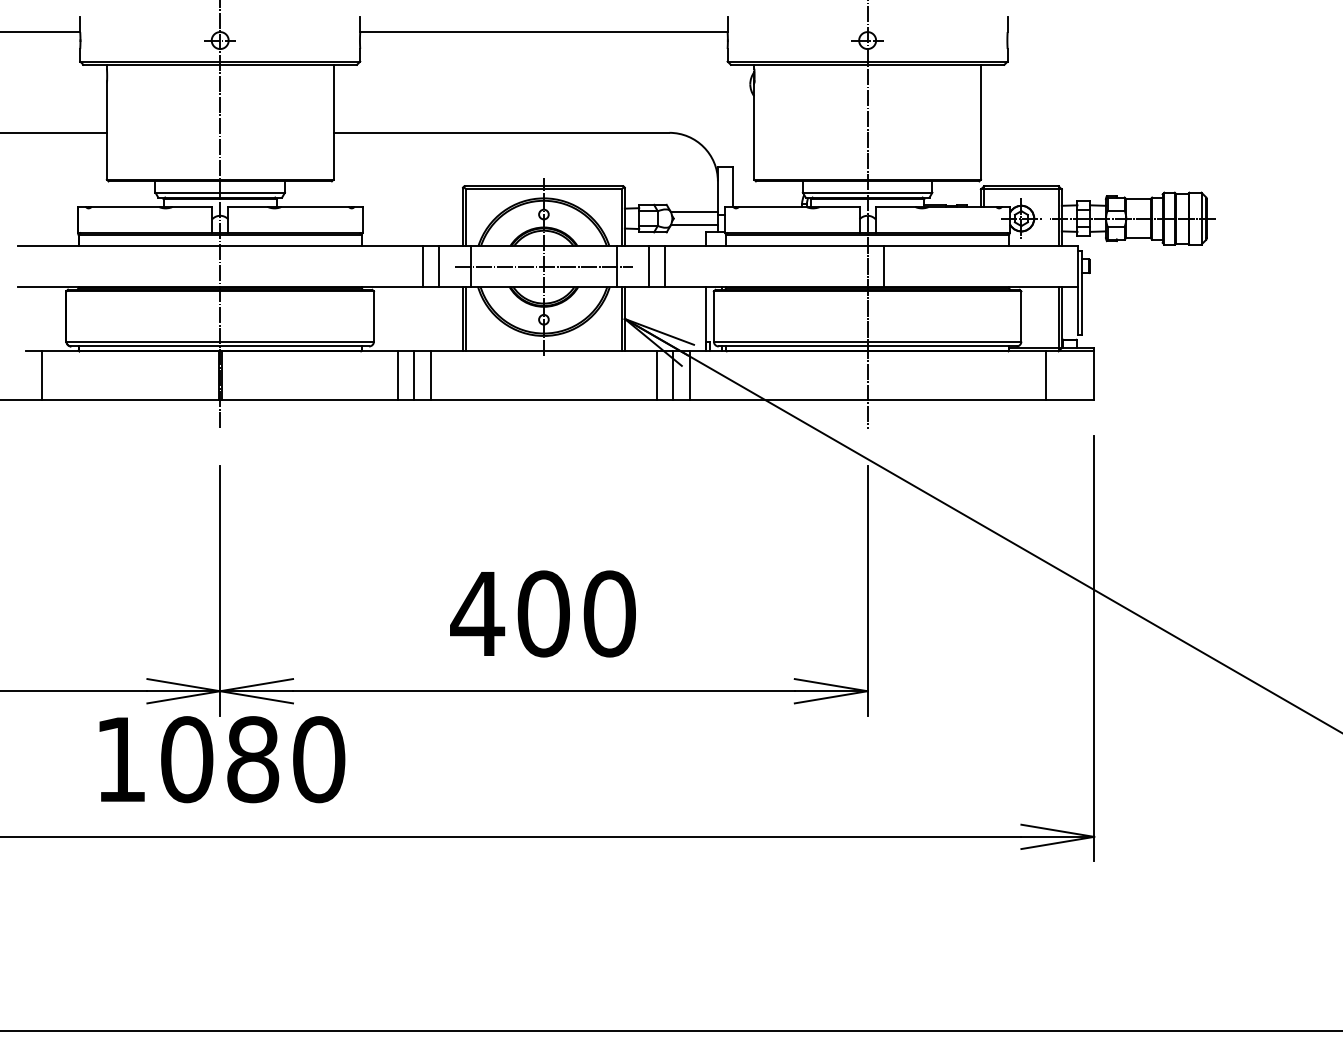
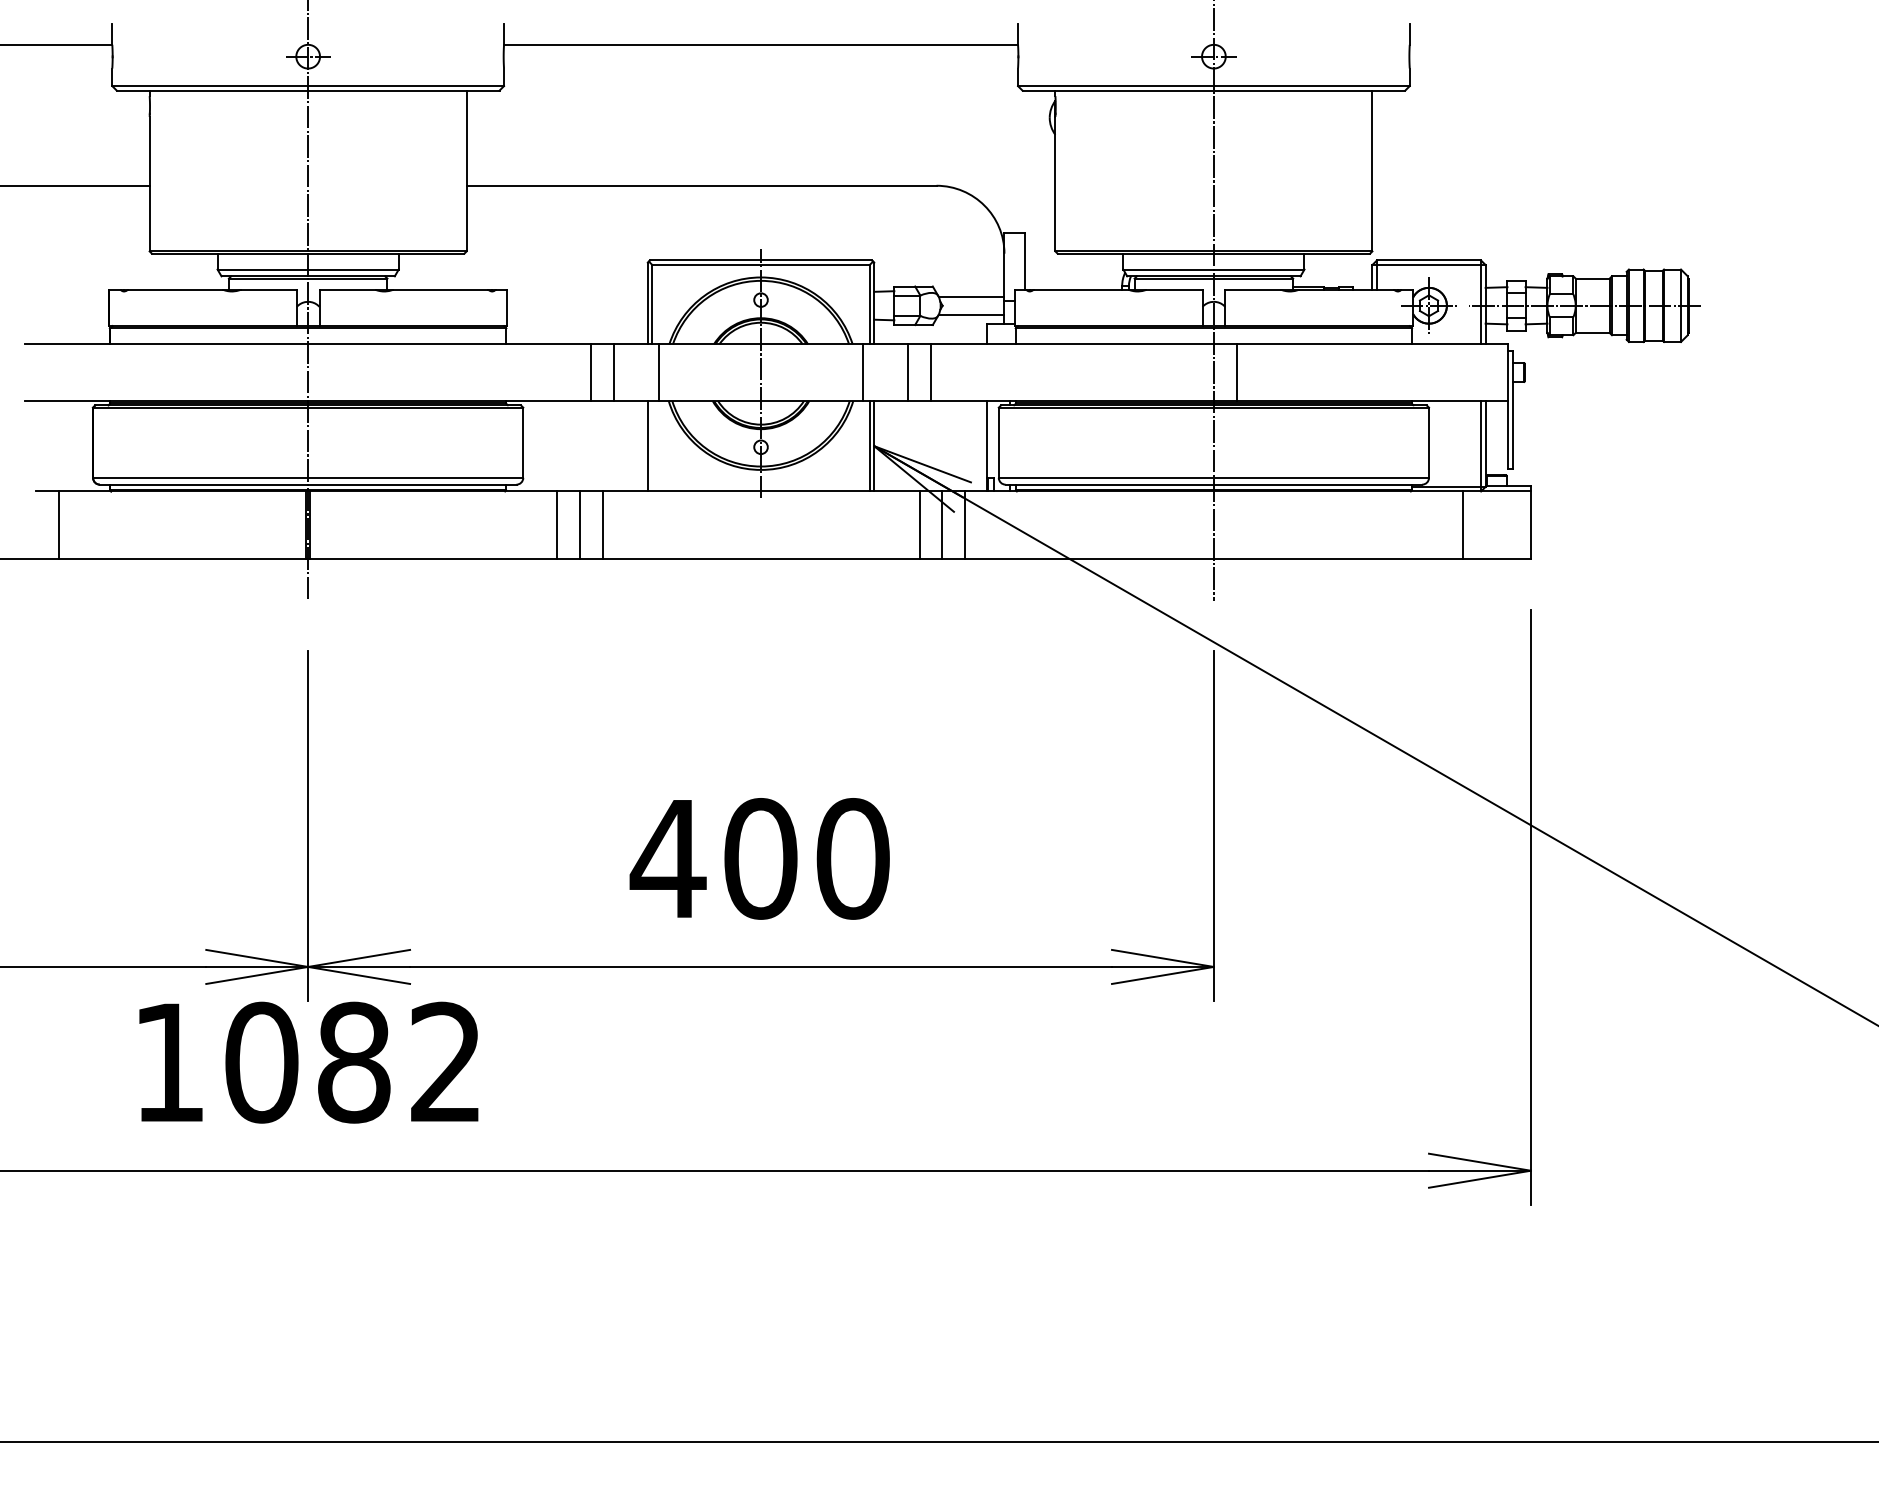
line: (543, 267) -> (760, 373), removed
line: (466, 318) -> (652, 445), removed
text: (319, 759) -> (446, 1062), 1080 -> 1082

